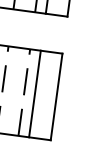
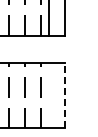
line: (34, 93) -> (48, 95), removed
line: (56, 95) -> (64, 94), solid -> dashed

